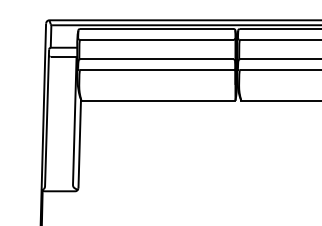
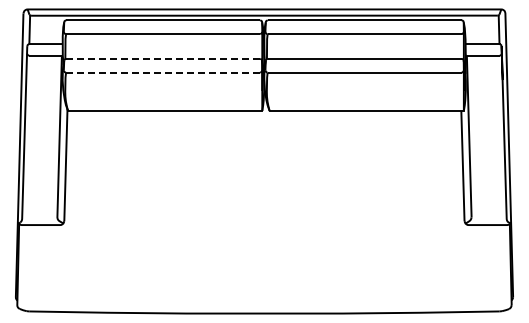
line: (156, 59) -> (162, 58), solid -> dashed
line: (156, 70) -> (162, 72), solid -> dashed

